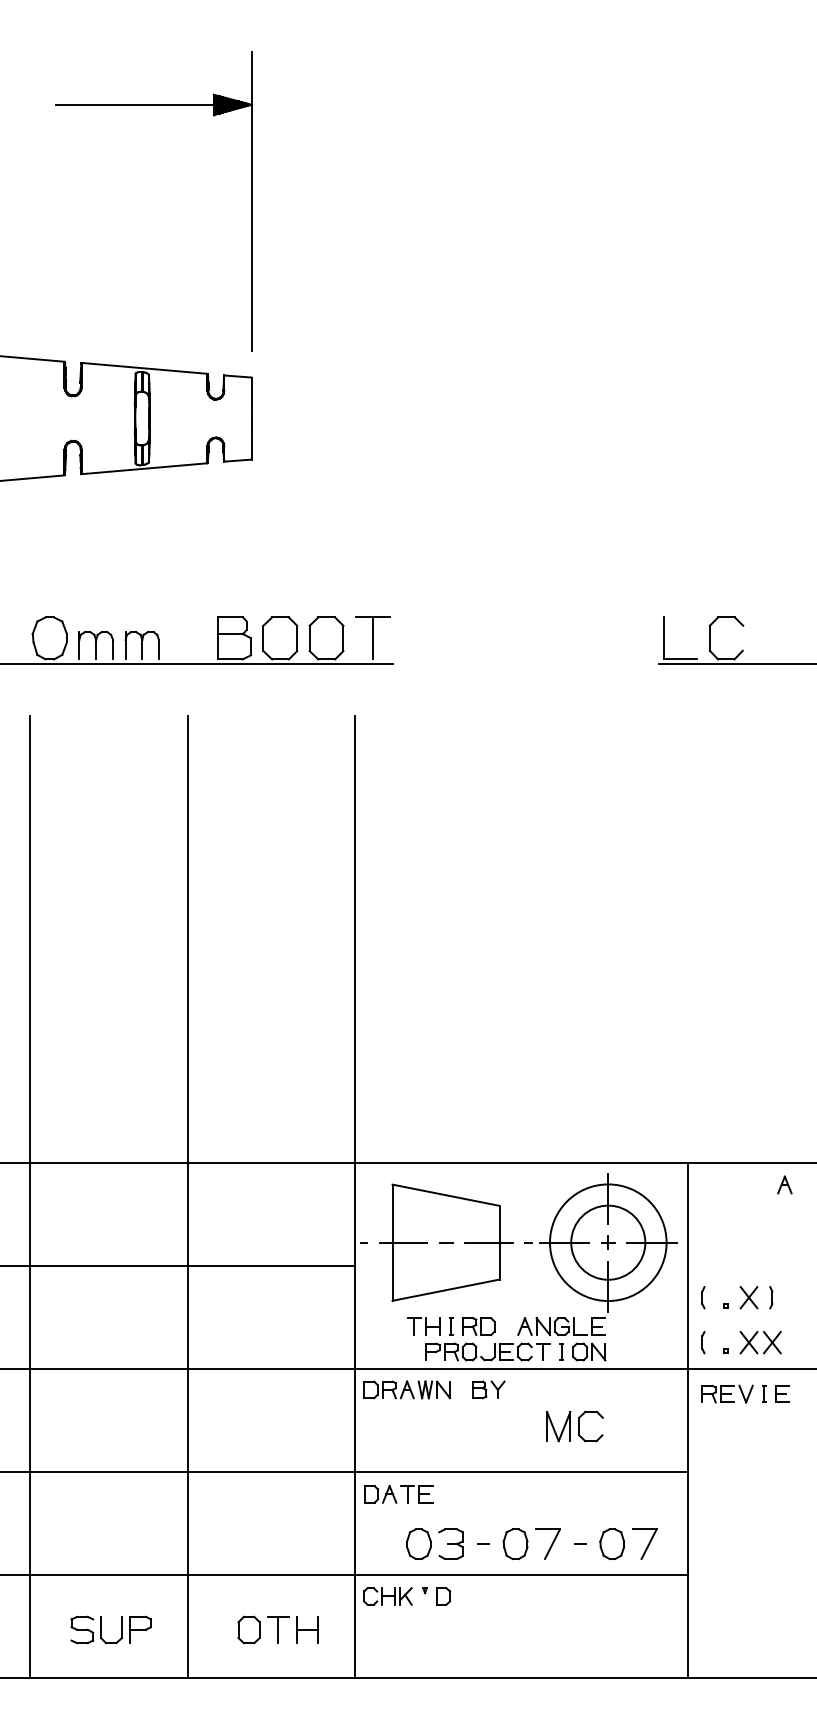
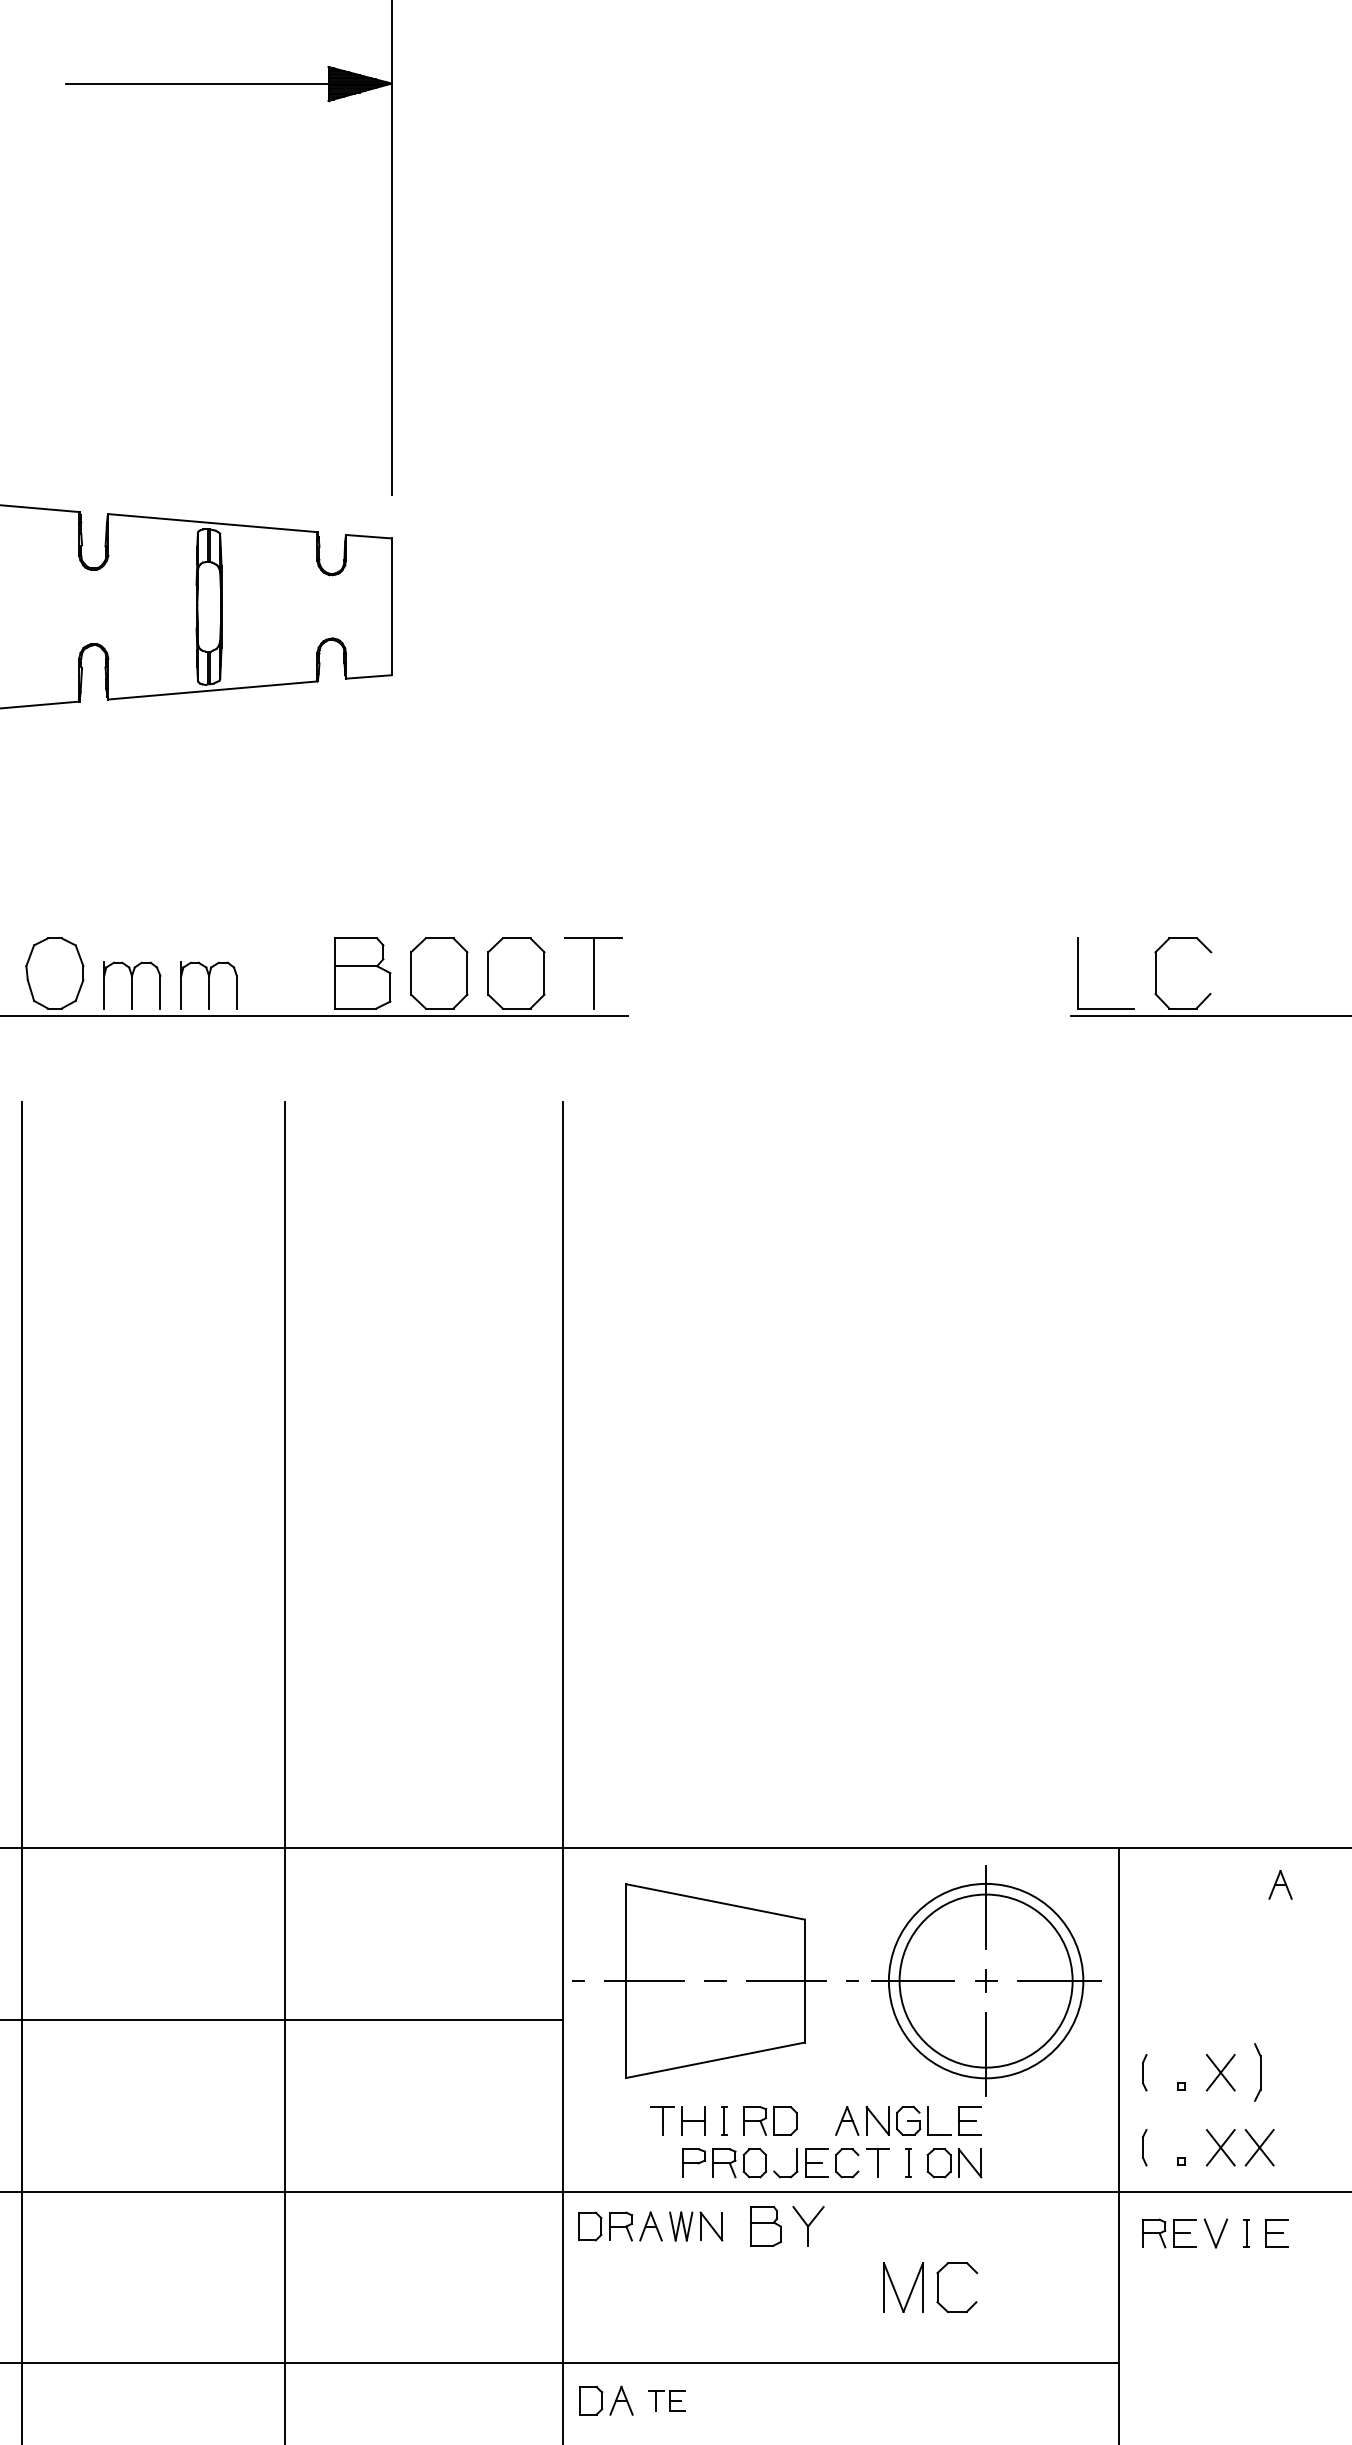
circle: (608, 1242) -> (986, 1980), size x1.4
part: (771, 1297) -> (1258, 2072), size x1.6
part: (488, 1389) -> (786, 2225), size x1.4
part: (416, 1494) -> (666, 2400), size x0.7

